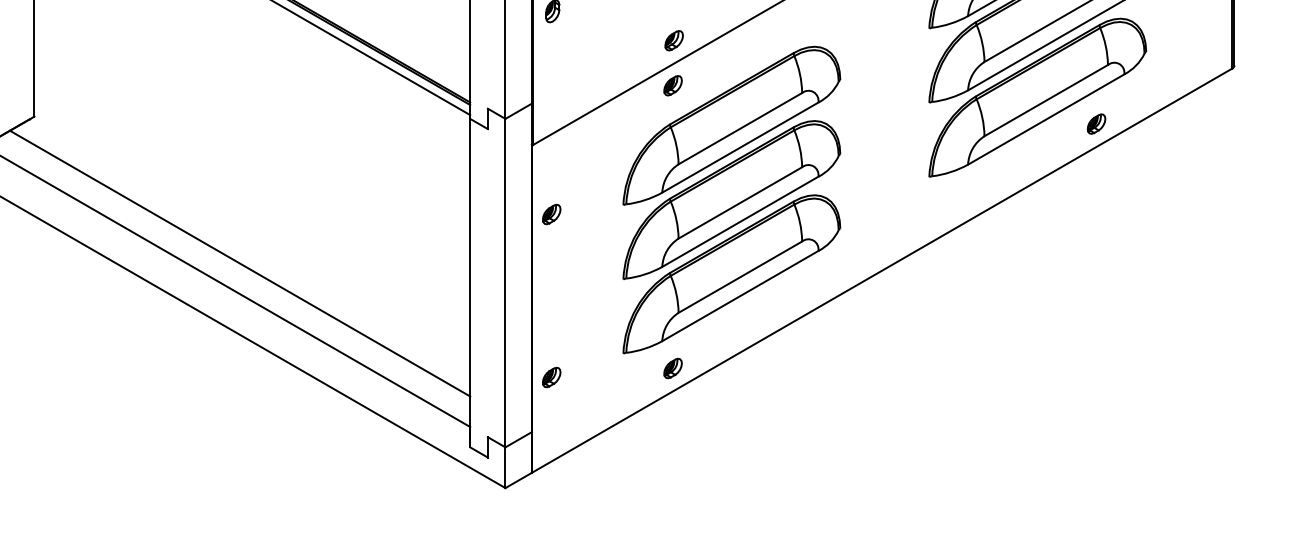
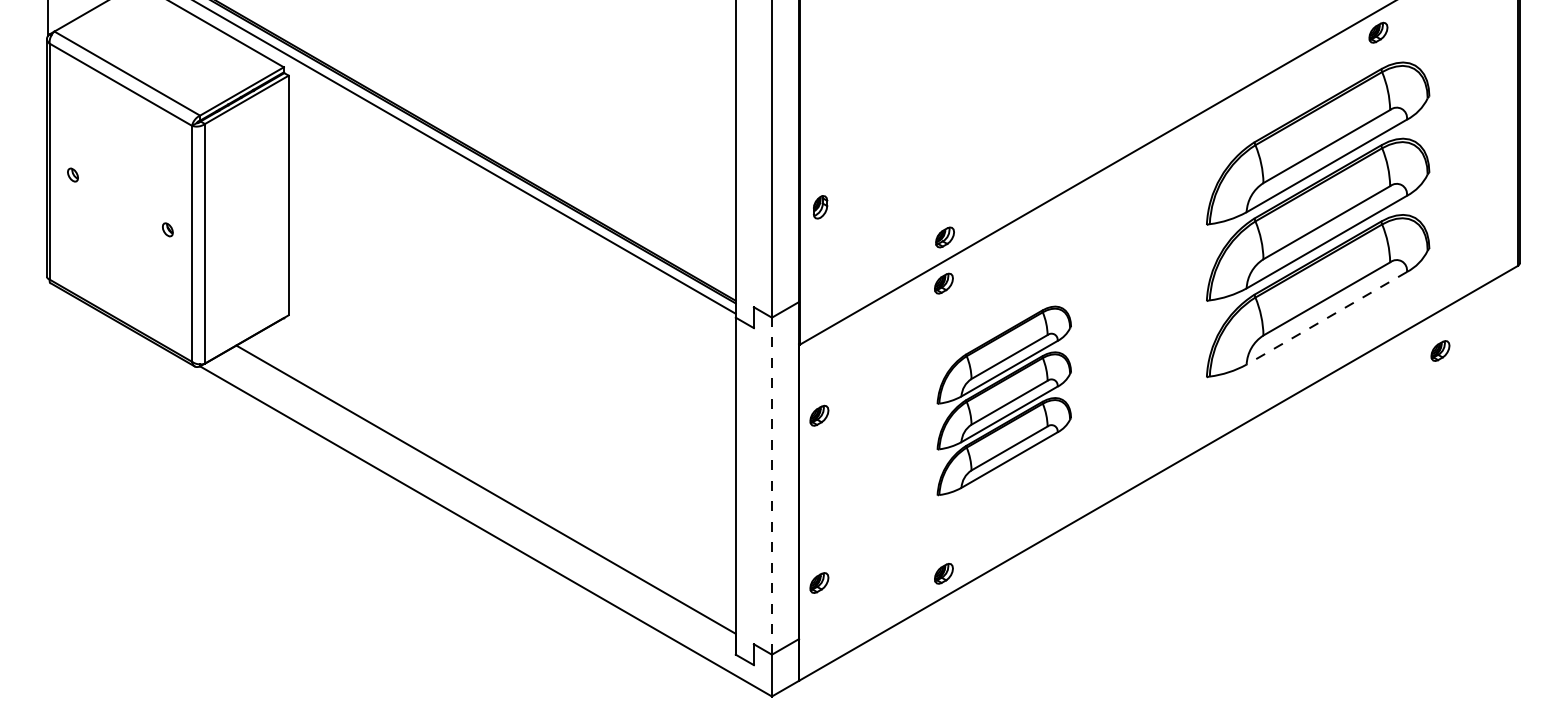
line: (1045, 119) -> (1326, 318), solid -> dashed
part: (1096, 123) -> (1440, 350), moved
part: (732, 199) -> (1004, 400), size x0.6
line: (239, 262) -> (499, 465), removed
line: (505, 283) -> (771, 486), solid -> dashed

